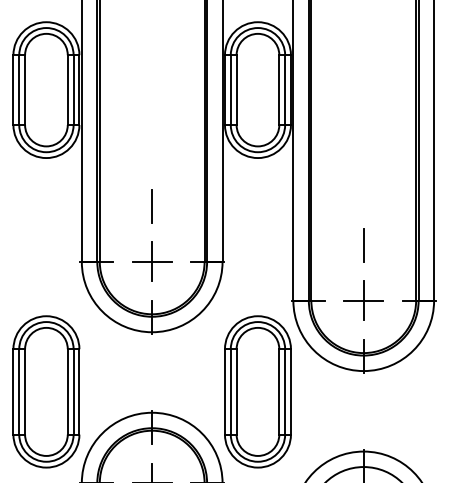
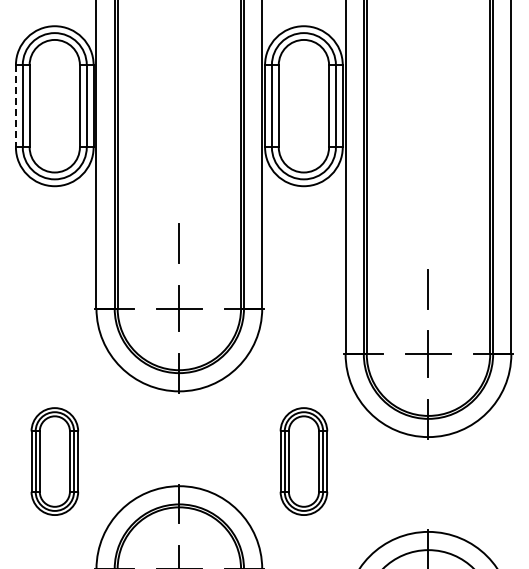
line: (13, 90) -> (15, 106), solid -> dashed
part: (46, 391) -> (54, 461), size x0.6
part: (257, 391) -> (303, 461), size x0.6

